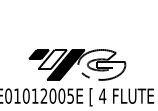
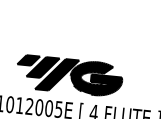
fill: (52, 59) -> (42, 67), added
fill: (101, 64) -> (96, 78), added

